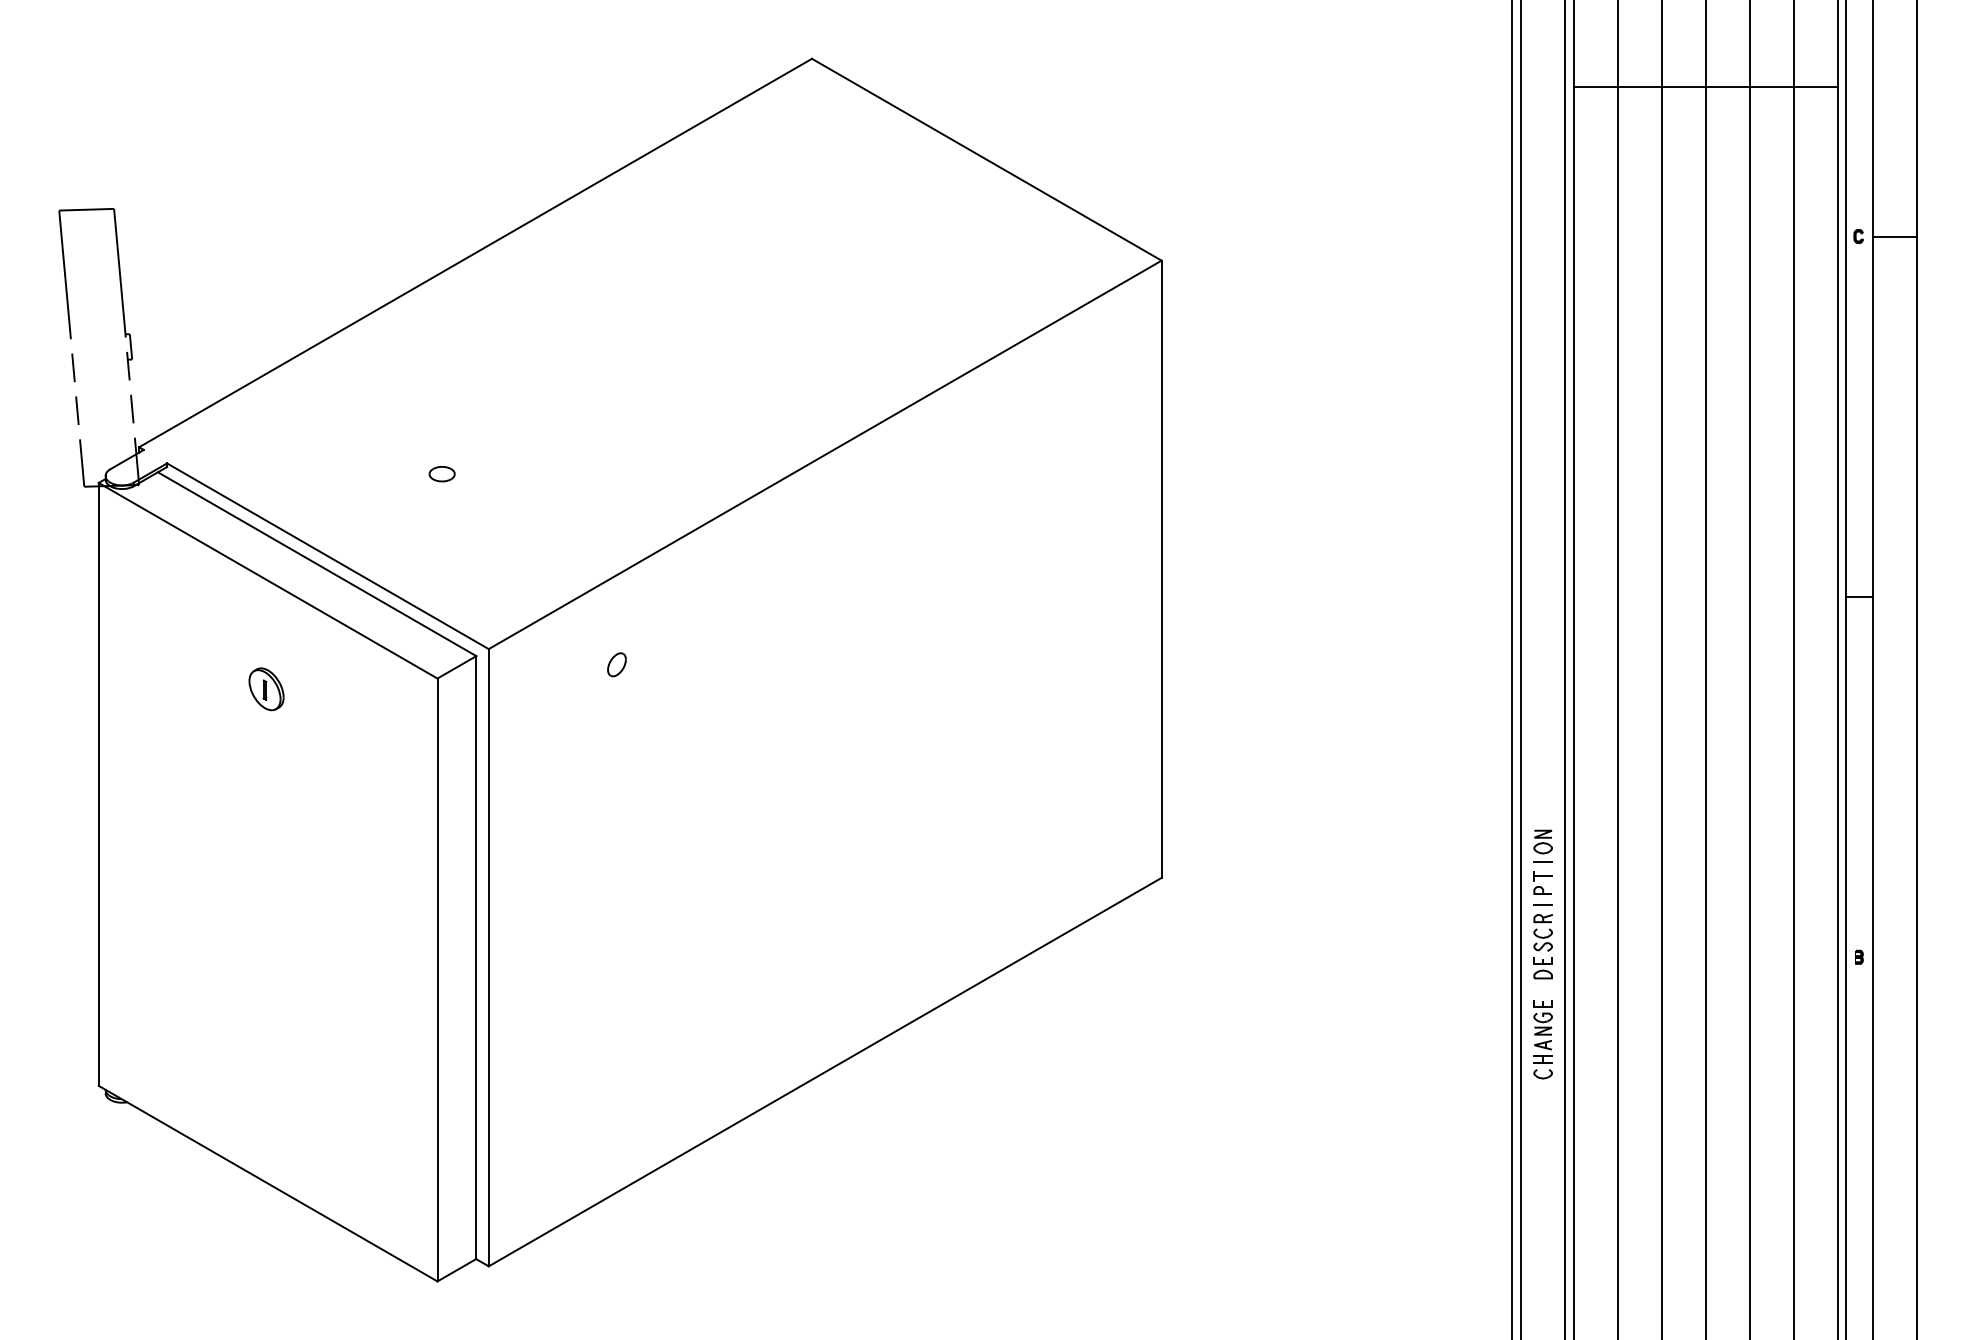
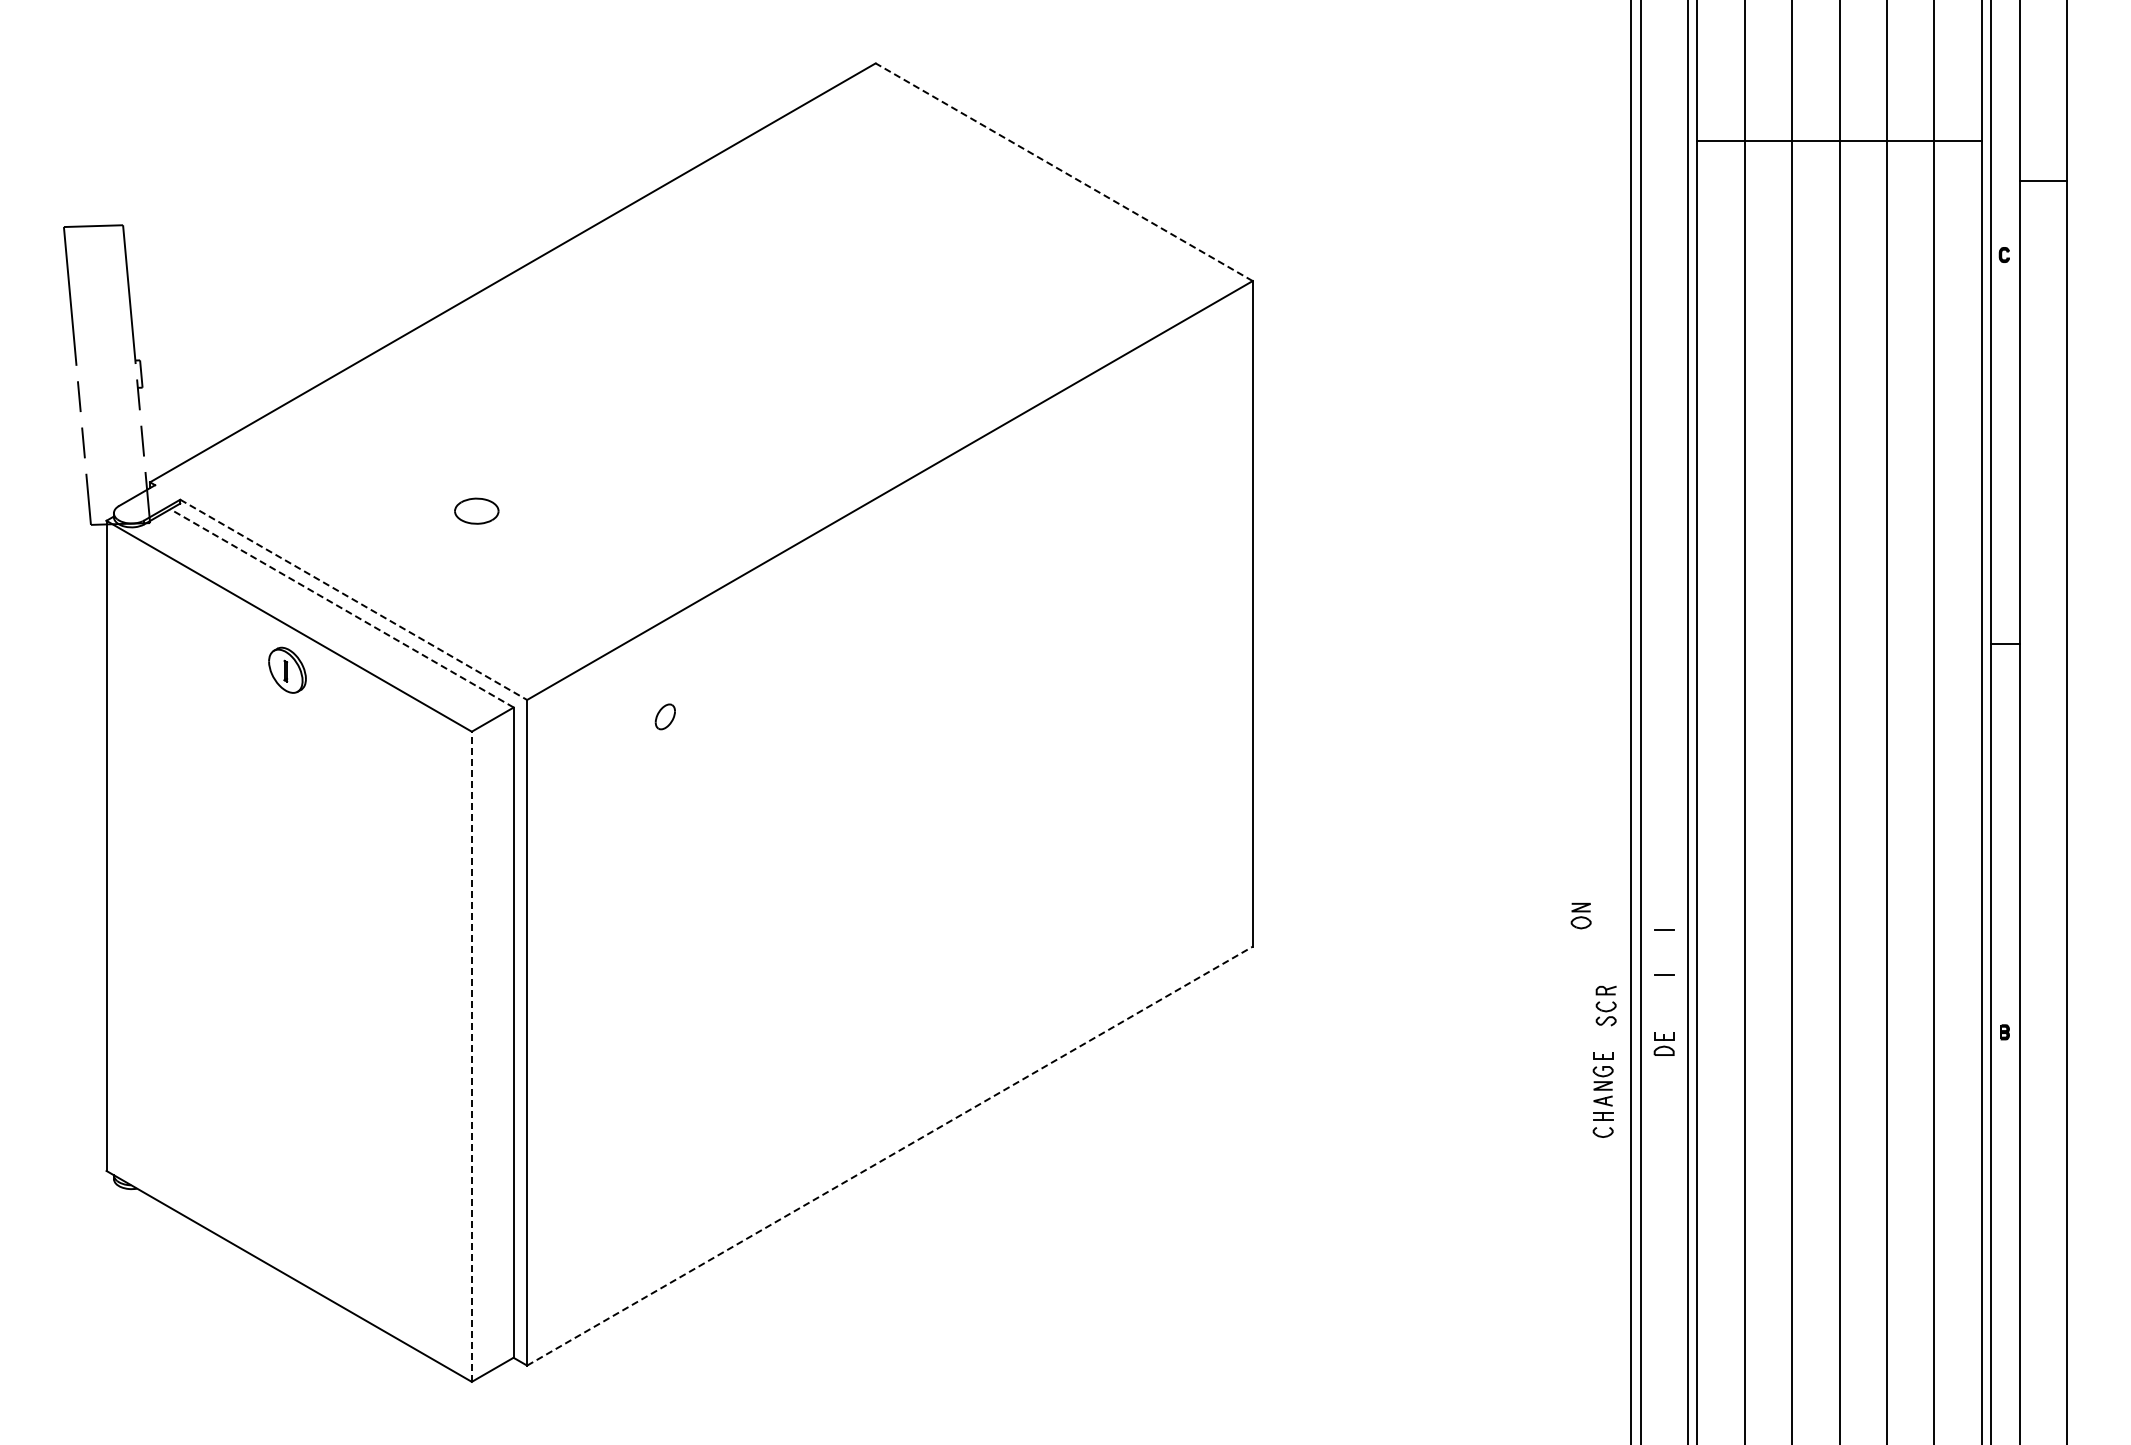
line: (1705, 86) -> (1839, 140), moved
line: (987, 159) -> (1064, 172), solid -> dashed
line: (1894, 236) -> (2043, 181), moved
part: (441, 474) -> (476, 511), size x1.6
line: (328, 556) -> (354, 600), solid -> dashed
line: (316, 564) -> (341, 608), solid -> dashed
part: (266, 688) -> (287, 669), moved
part: (1542, 841) -> (1580, 915), moved
part: (1542, 882) -> (1663, 951), removed
part: (1542, 932) -> (1605, 1005), moved
line: (437, 979) -> (471, 1056), solid -> dashed
part: (1542, 1039) -> (1602, 1094), moved
line: (824, 1072) -> (889, 1156), solid -> dashed

